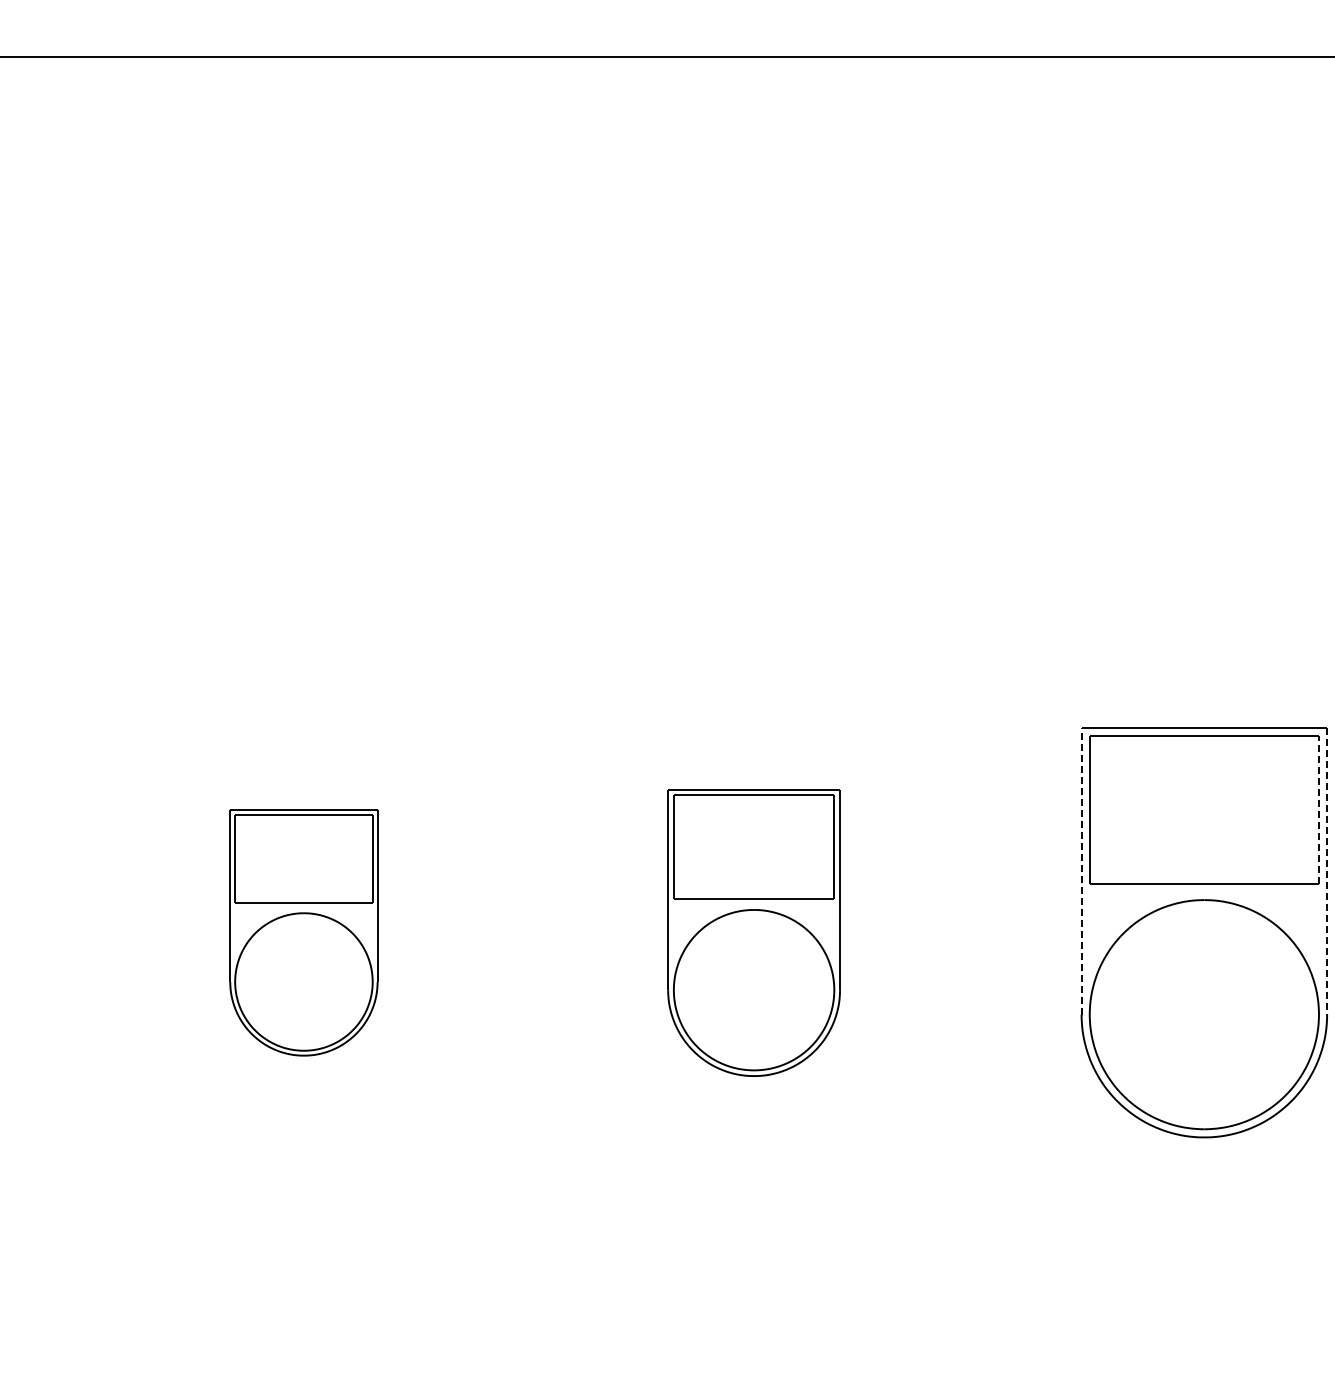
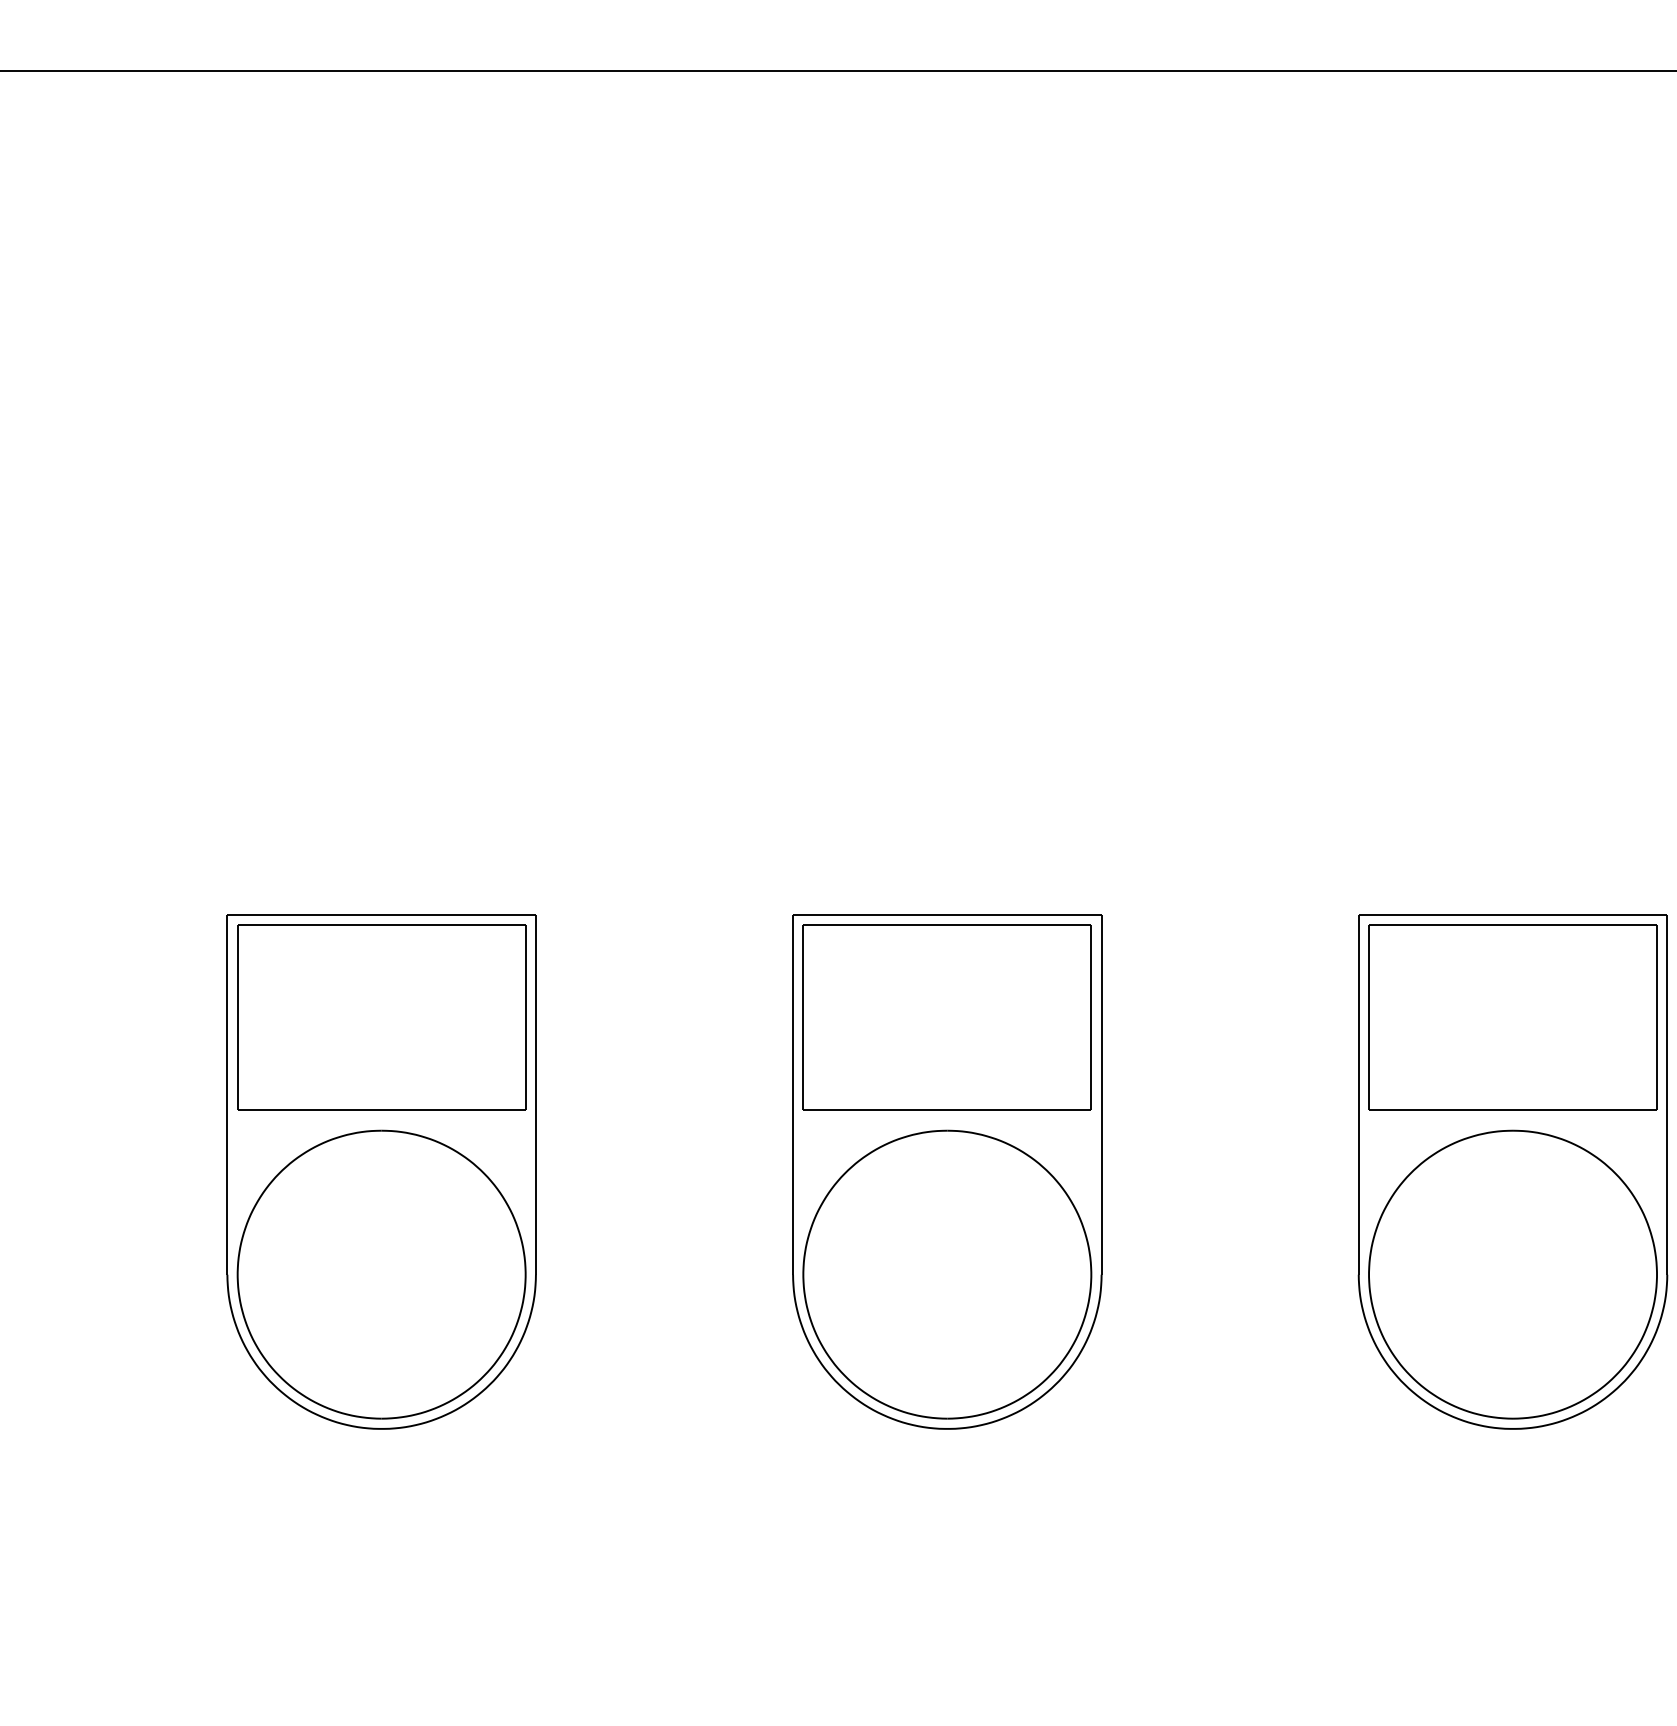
line: (1318, 810) -> (1656, 1018), dashed -> solid
line: (1081, 870) -> (1358, 1093), dashed -> solid
line: (1327, 871) -> (1667, 1094), dashed -> solid
part: (303, 932) -> (381, 1171), size x1.67
part: (753, 932) -> (946, 1171), size x1.43

